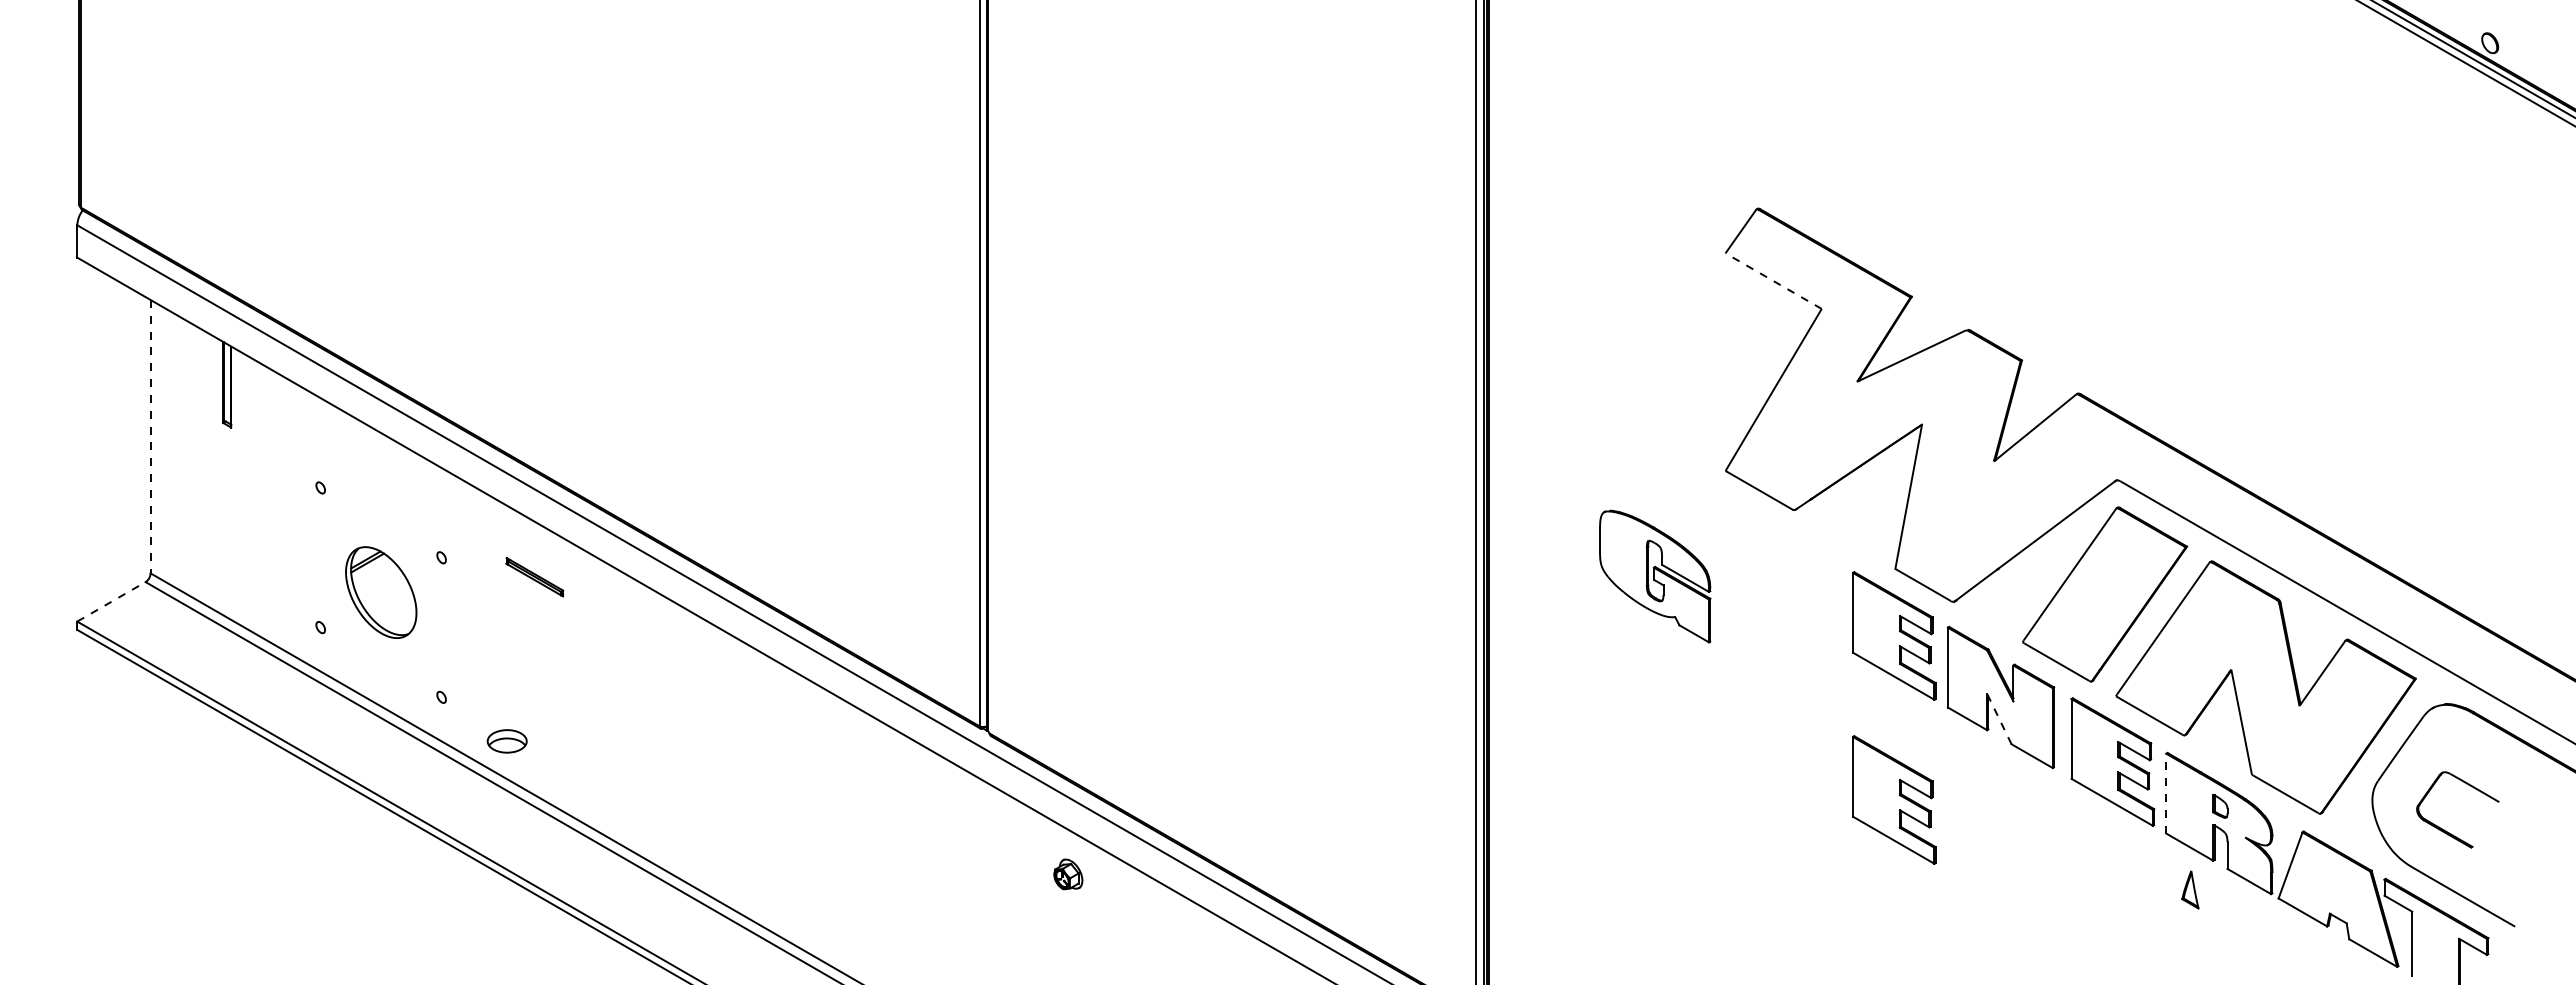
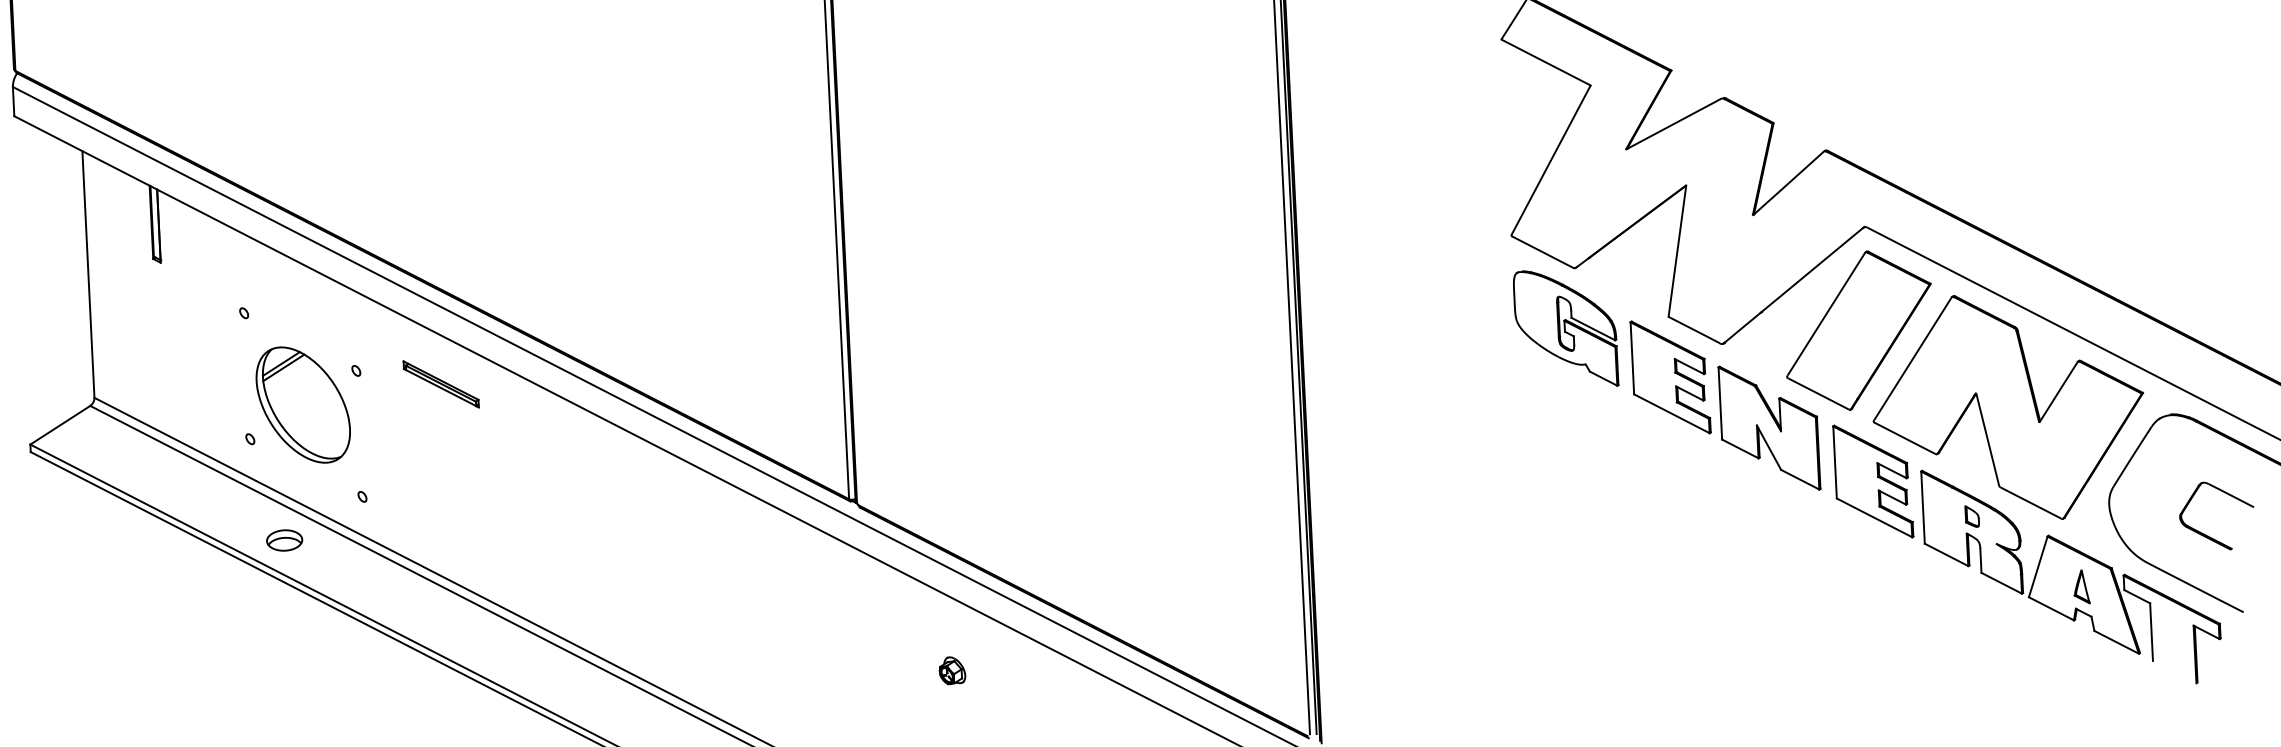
line: (1773, 281) -> (1545, 62), dashed -> solid
line: (150, 436) -> (88, 274), dashed -> solid
part: (534, 576) -> (440, 383), size x1.43
part: (1655, 576) -> (1566, 328), moved
part: (381, 592) -> (303, 404), size x1.43
line: (111, 601) -> (60, 424), dashed -> solid
line: (1999, 719) -> (1769, 448), dashed -> solid
part: (506, 741) -> (284, 540), moved
line: (2166, 793) -> (1923, 507), dashed -> solid
part: (1894, 799) -> (1677, 524), removed
part: (2446, 830) -> (2207, 535), moved
part: (1068, 874) -> (952, 670), moved
part: (2190, 889) -> (2081, 586), moved

